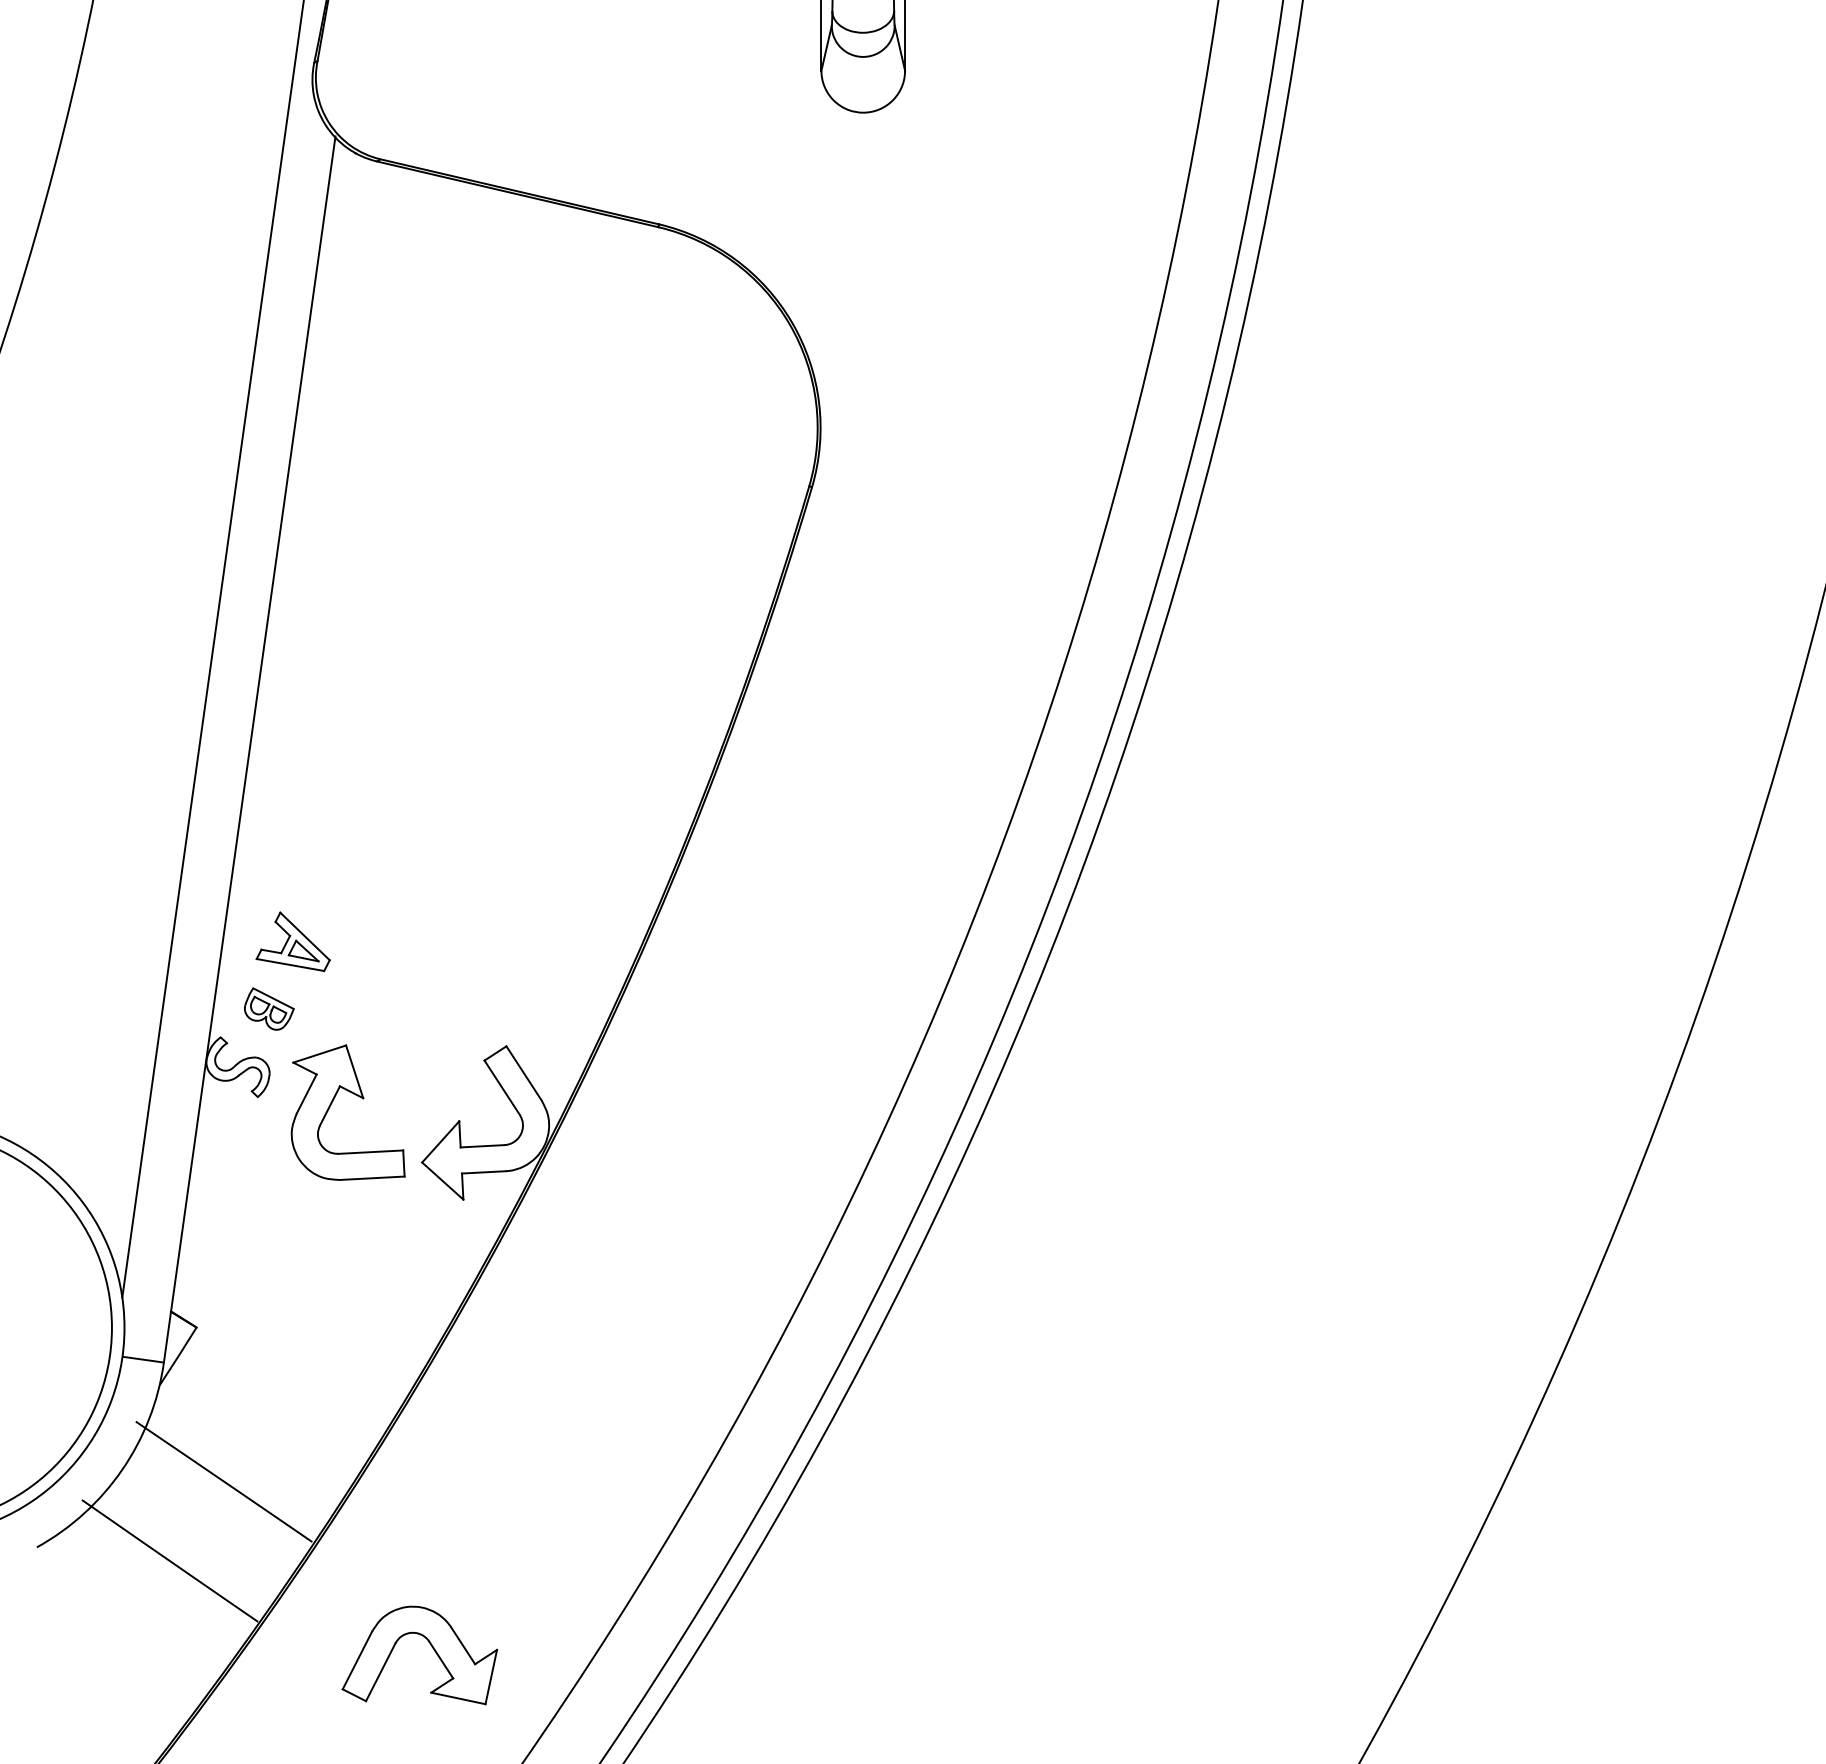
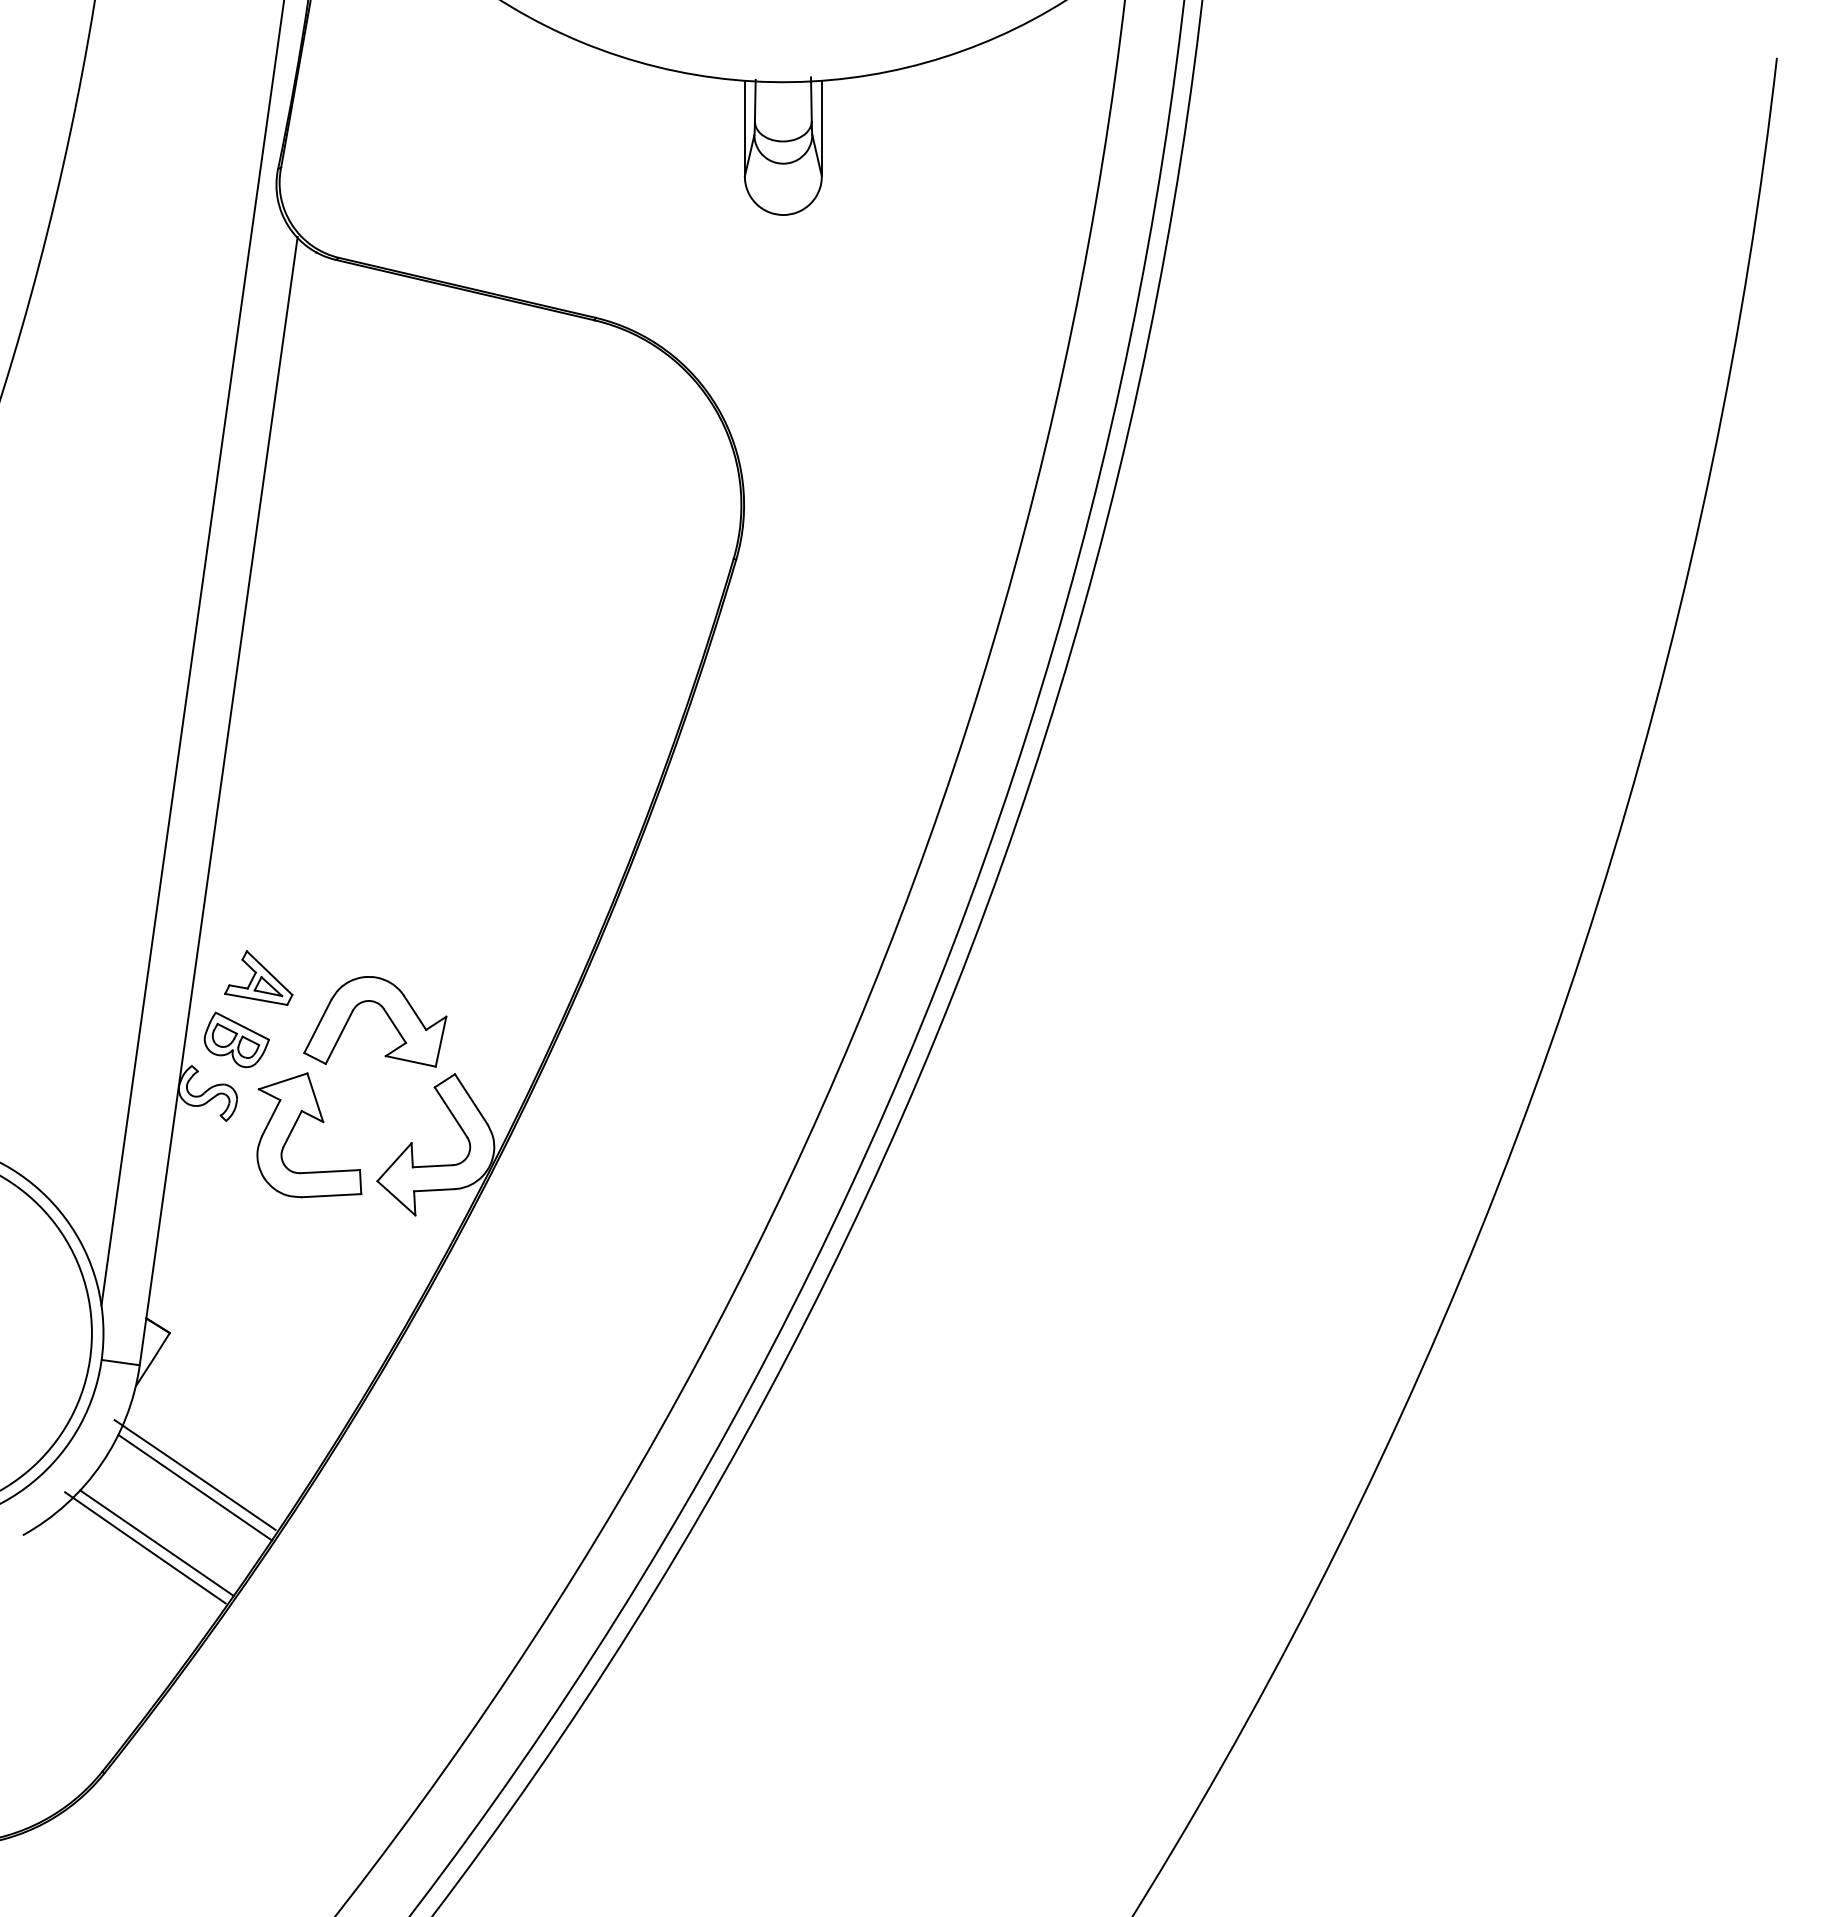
part: (269, 1008) -> (236, 1039), size x1.43
line: (223, 1495) -> (194, 1487), added
line: (182, 1555) -> (156, 1542), added
part: (430, 1646) -> (385, 1013), moved

